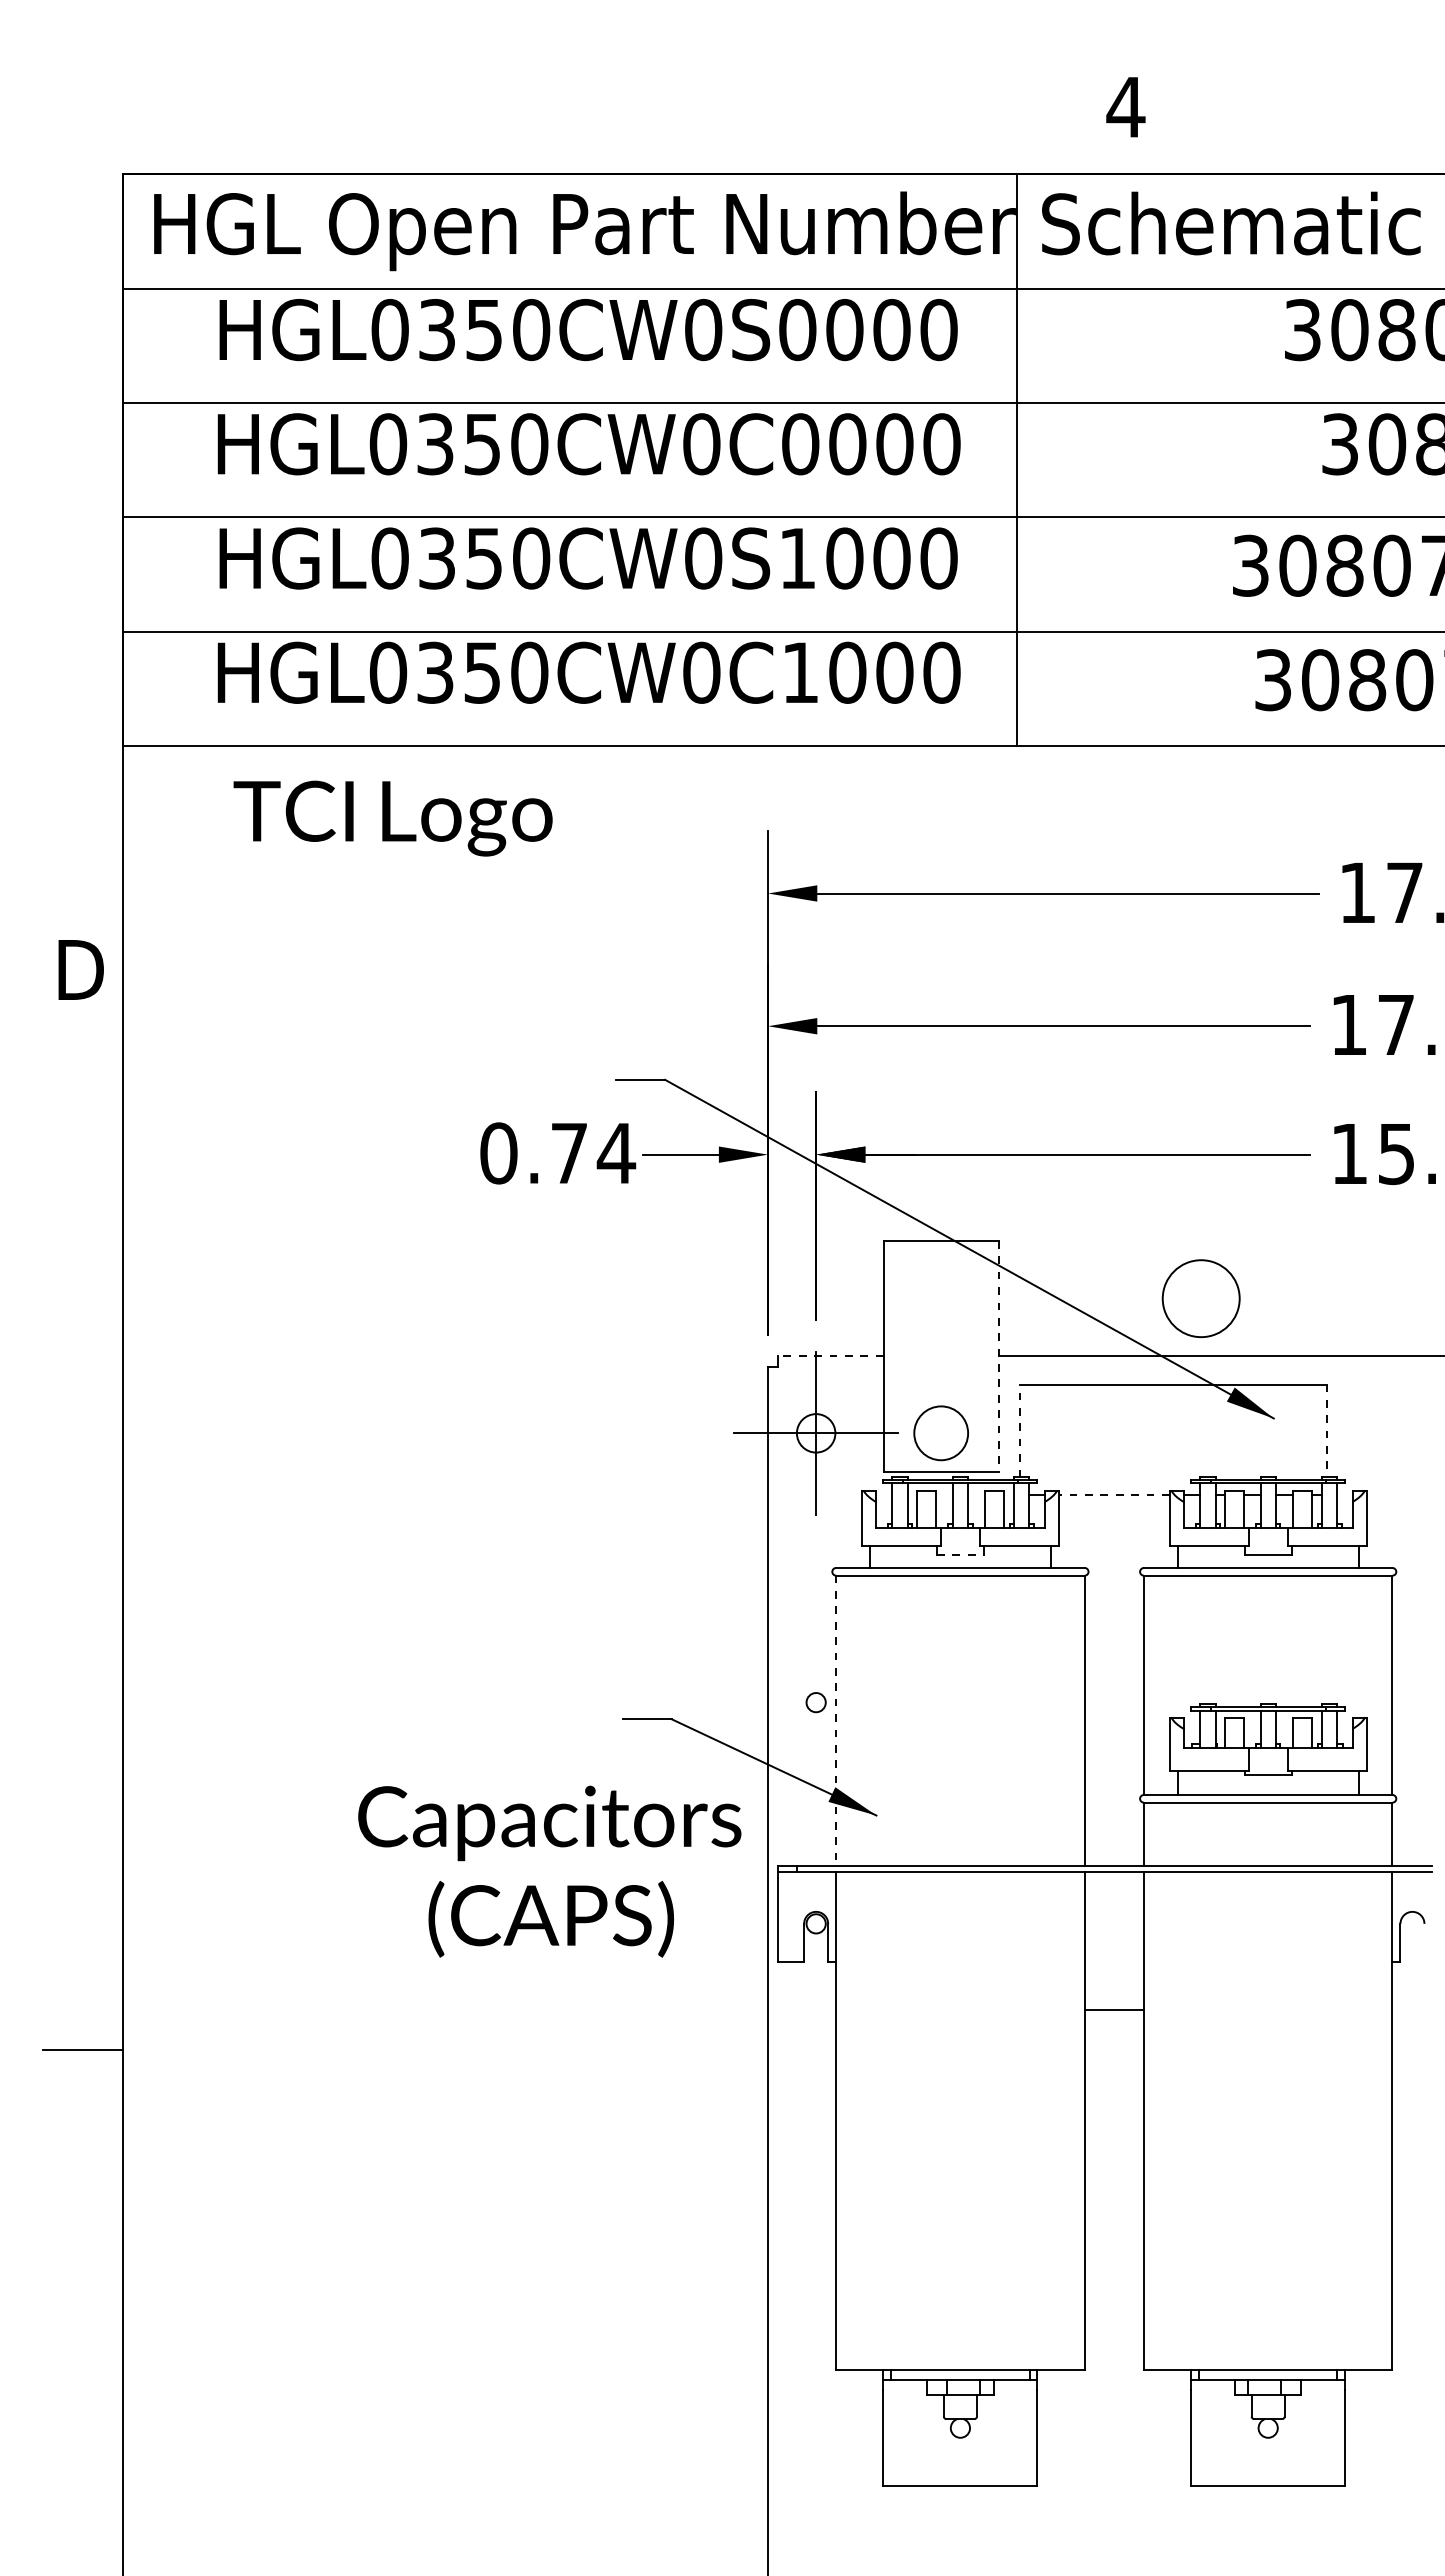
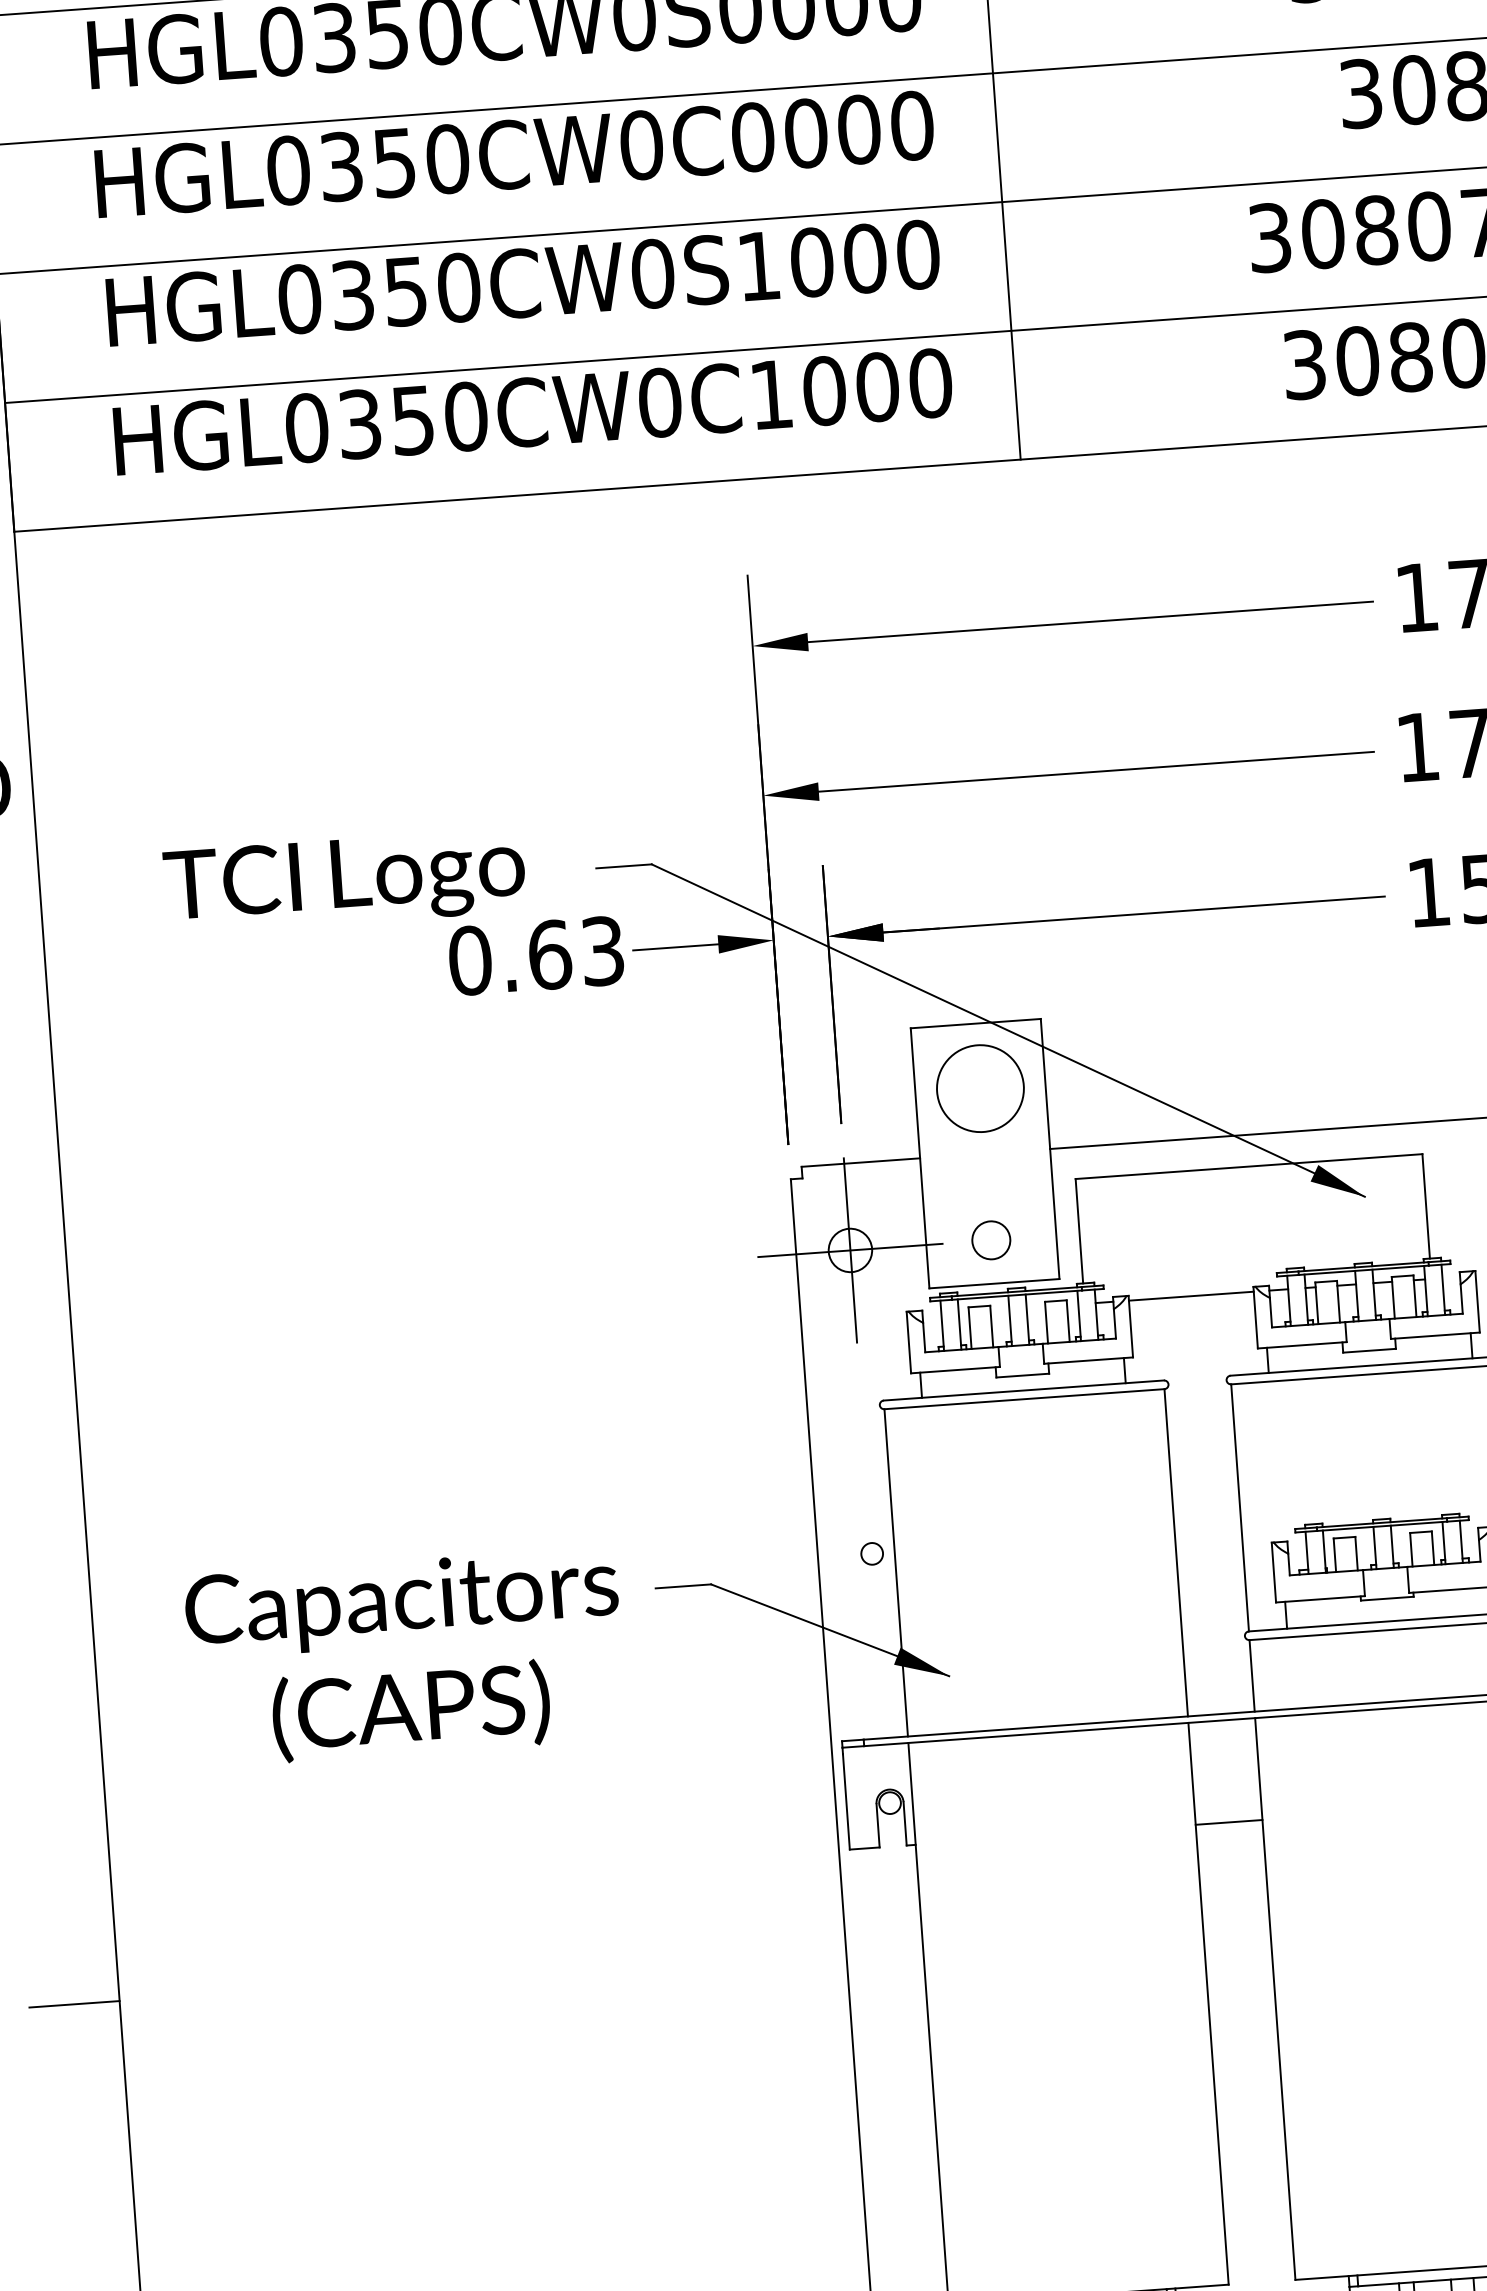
text: (392, 818) -> (344, 881), moved
text: (593, 1153) -> (576, 953), 0.74 -> 0.63
circle: (1200, 1298) -> (979, 1088), moved
line: (830, 1356) -> (860, 1162), dashed -> solid
line: (998, 1356) -> (1049, 1149), dashed -> solid
line: (1019, 1430) -> (1079, 1230), dashed -> solid
line: (1327, 1431) -> (1426, 1207), dashed -> solid
circle: (941, 1433) -> (991, 1240), size x0.62
line: (1113, 1495) -> (1190, 1296), dashed -> solid
line: (960, 1554) -> (1022, 1375), dashed -> solid
line: (836, 1721) -> (896, 1573), dashed -> solid
text: (549, 1871) -> (405, 1657), moved
line: (1113, 2010) -> (1228, 1822), moved

